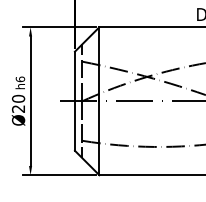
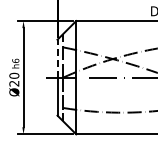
line: (74, 76) -> (57, 58), solid -> dashed

